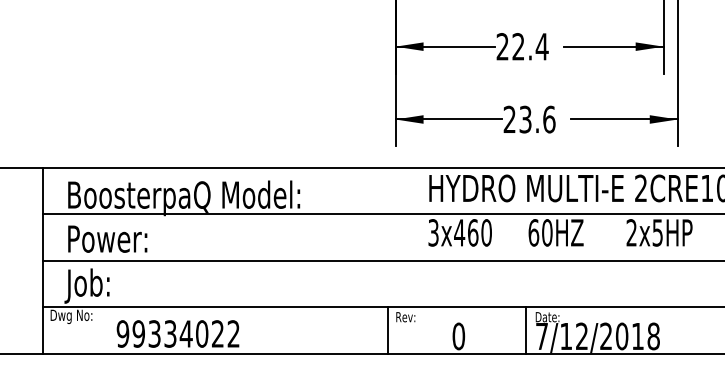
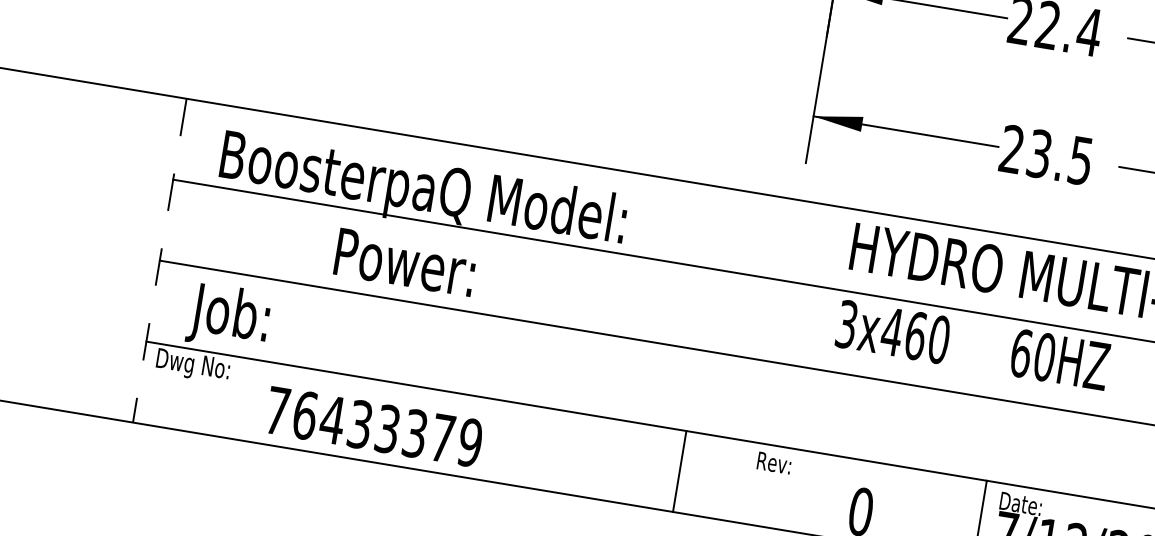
text: (549, 119) -> (1081, 160), 23.6 -> 23.5
text: (107, 238) -> (405, 261), moved
line: (43, 261) -> (160, 261), solid -> dashed
line: (387, 330) -> (679, 471), moved
text: (177, 333) -> (372, 425), 99334022 -> 76433379

